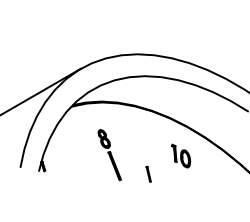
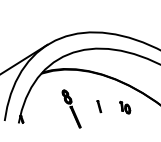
part: (180, 155) -> (124, 107), size x0.7
line: (148, 174) -> (99, 106), moved

